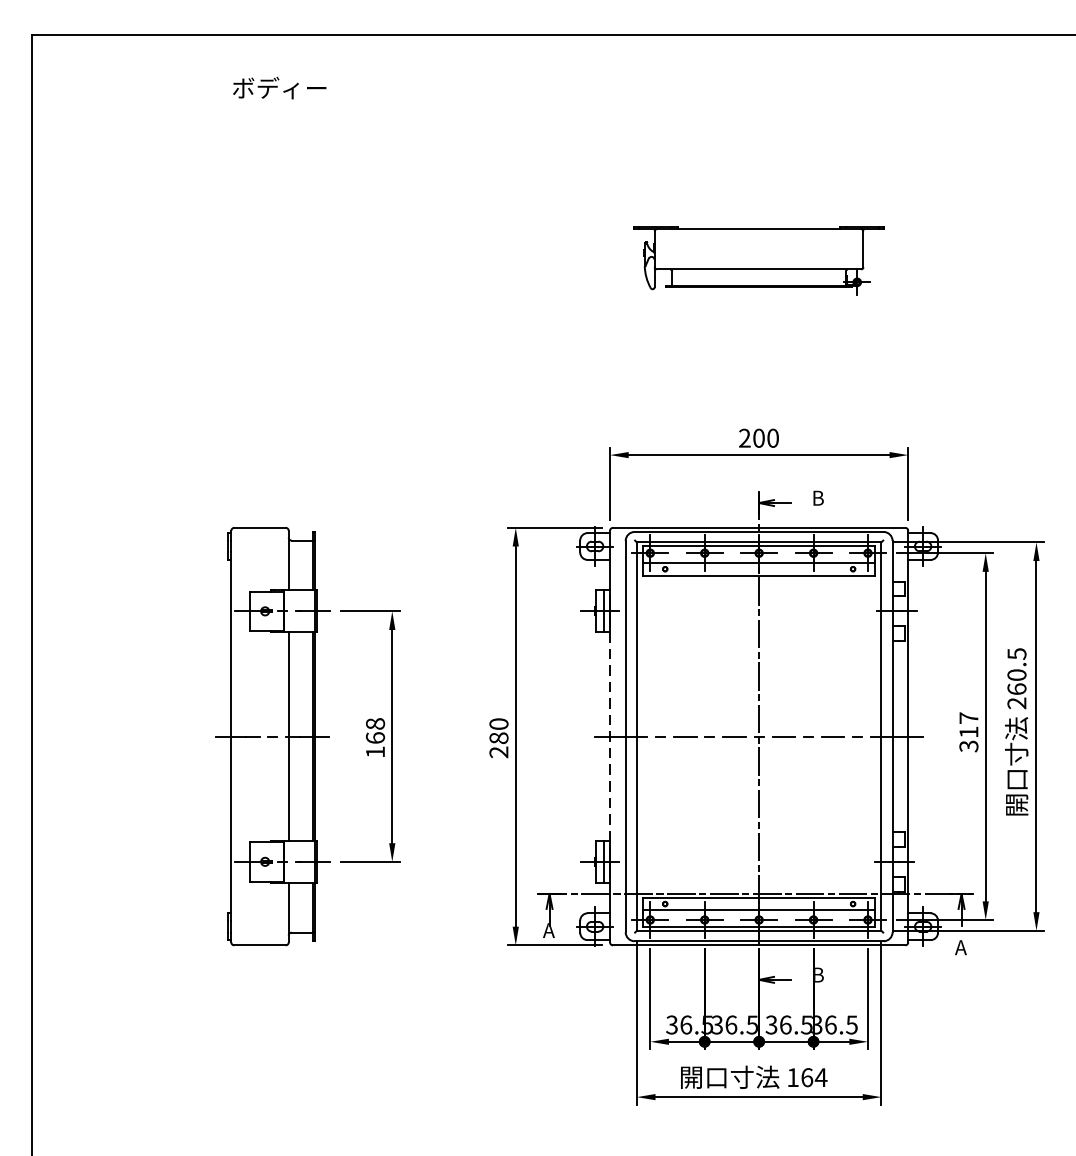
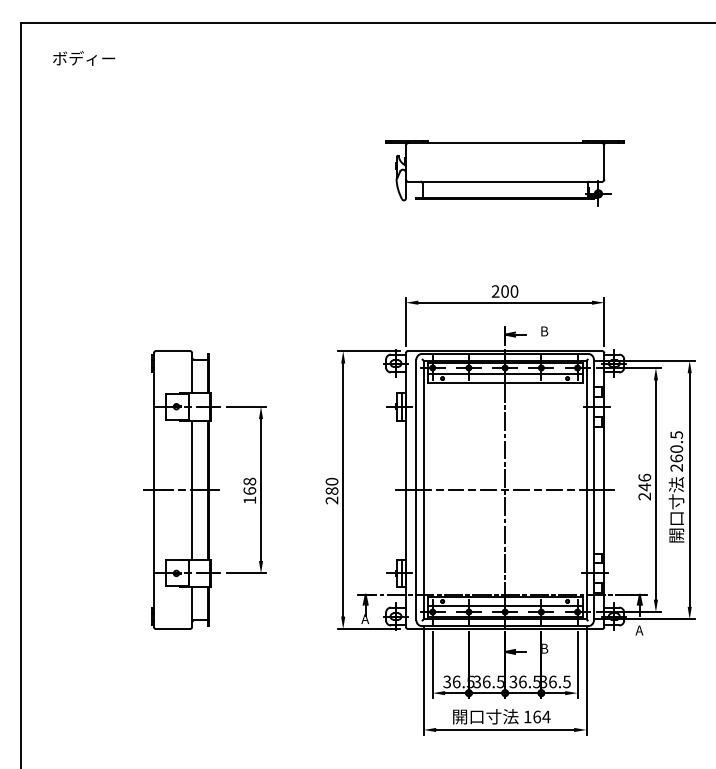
text: (280, 88) -> (84, 58), moved
part: (758, 260) -> (504, 173), size x1.43
text: (968, 731) -> (644, 486), 317 -> 246
line: (609, 737) -> (405, 490), dashed -> solid

